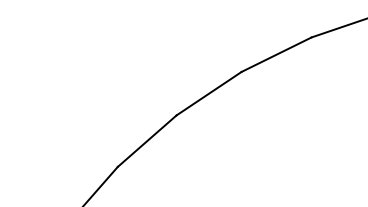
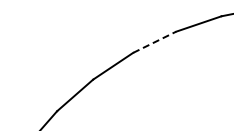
line: (276, 54) -> (154, 42), solid -> dashed

